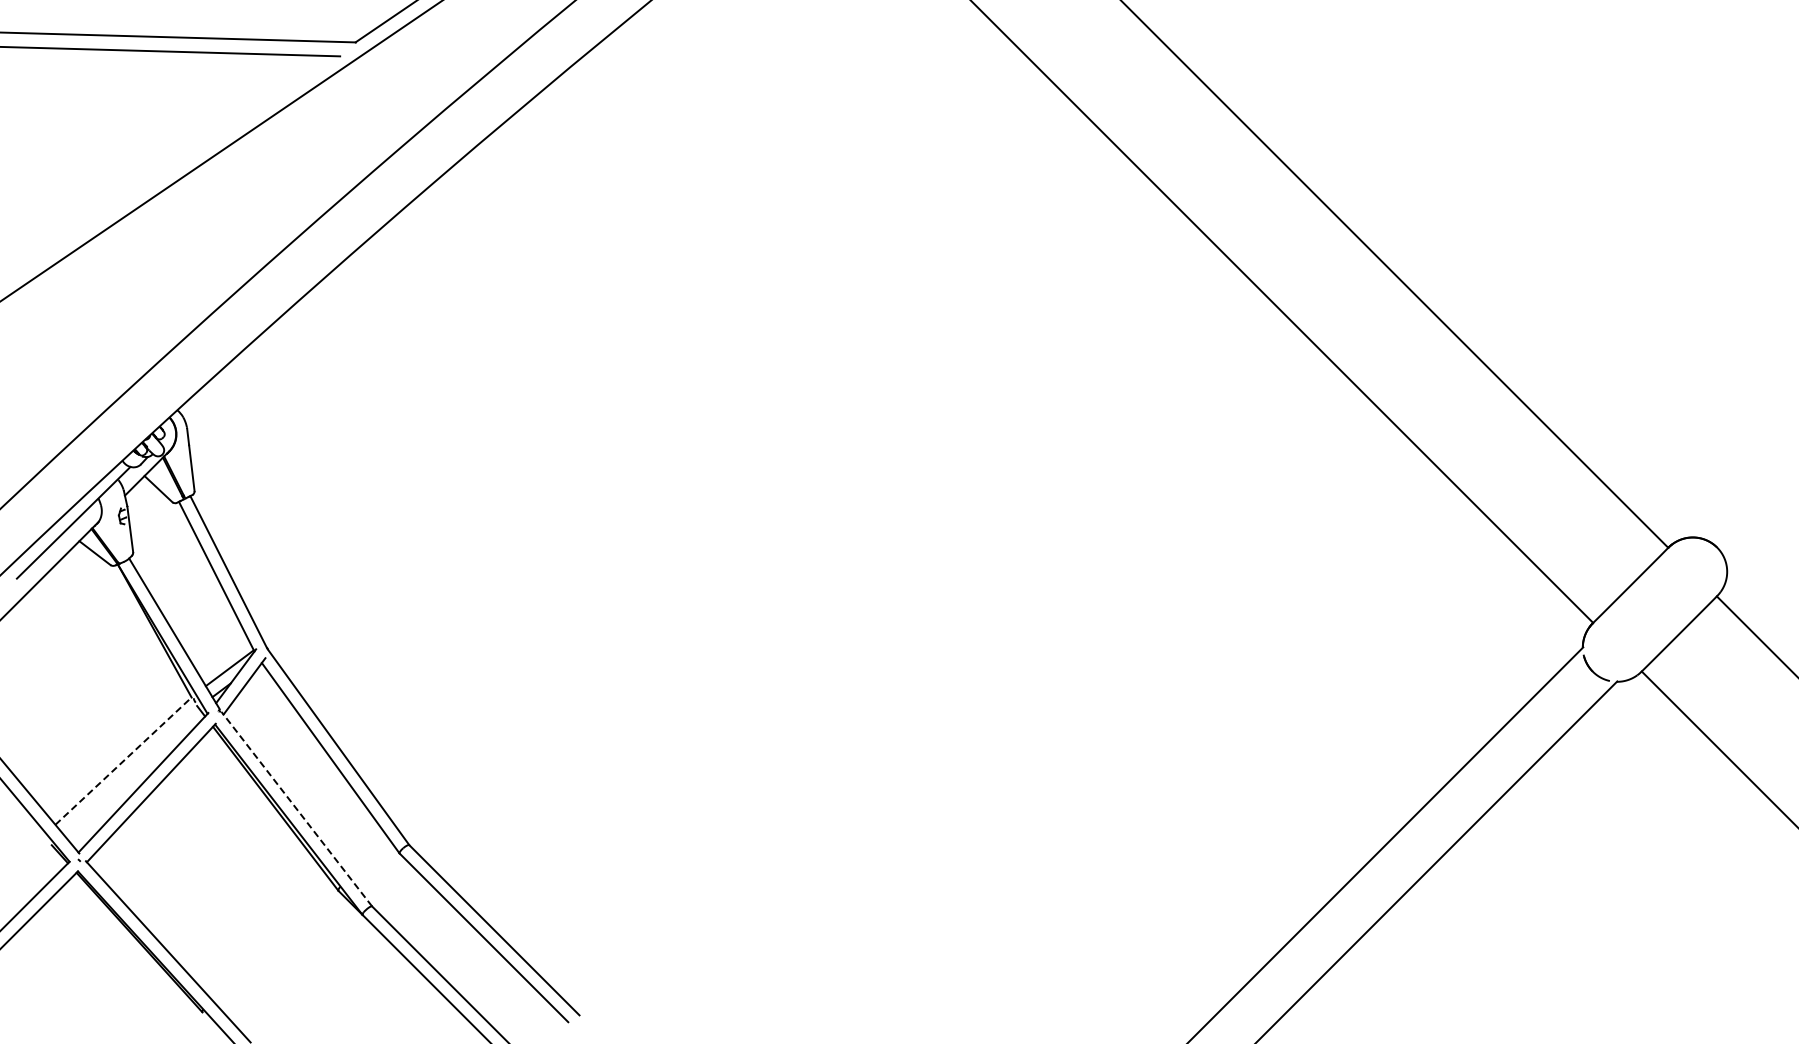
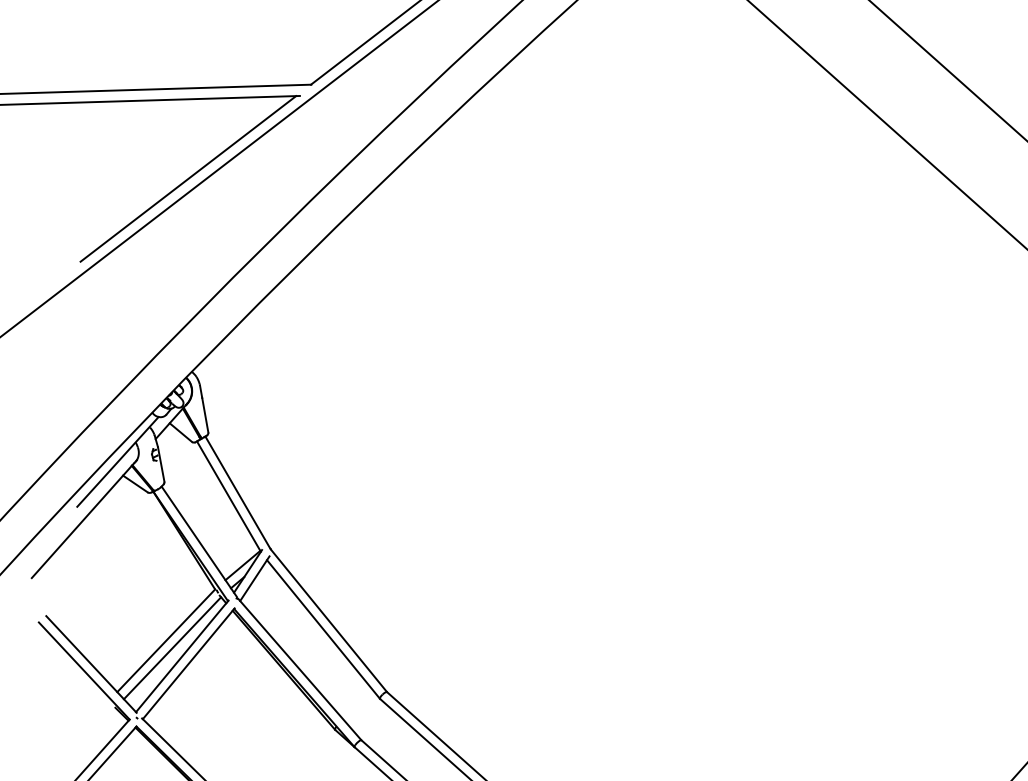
line: (187, 156) -> (188, 178), added
line: (123, 760) -> (166, 640), dashed -> solid
line: (130, 771) -> (171, 648), added
line: (296, 809) -> (299, 669), dashed -> solid

